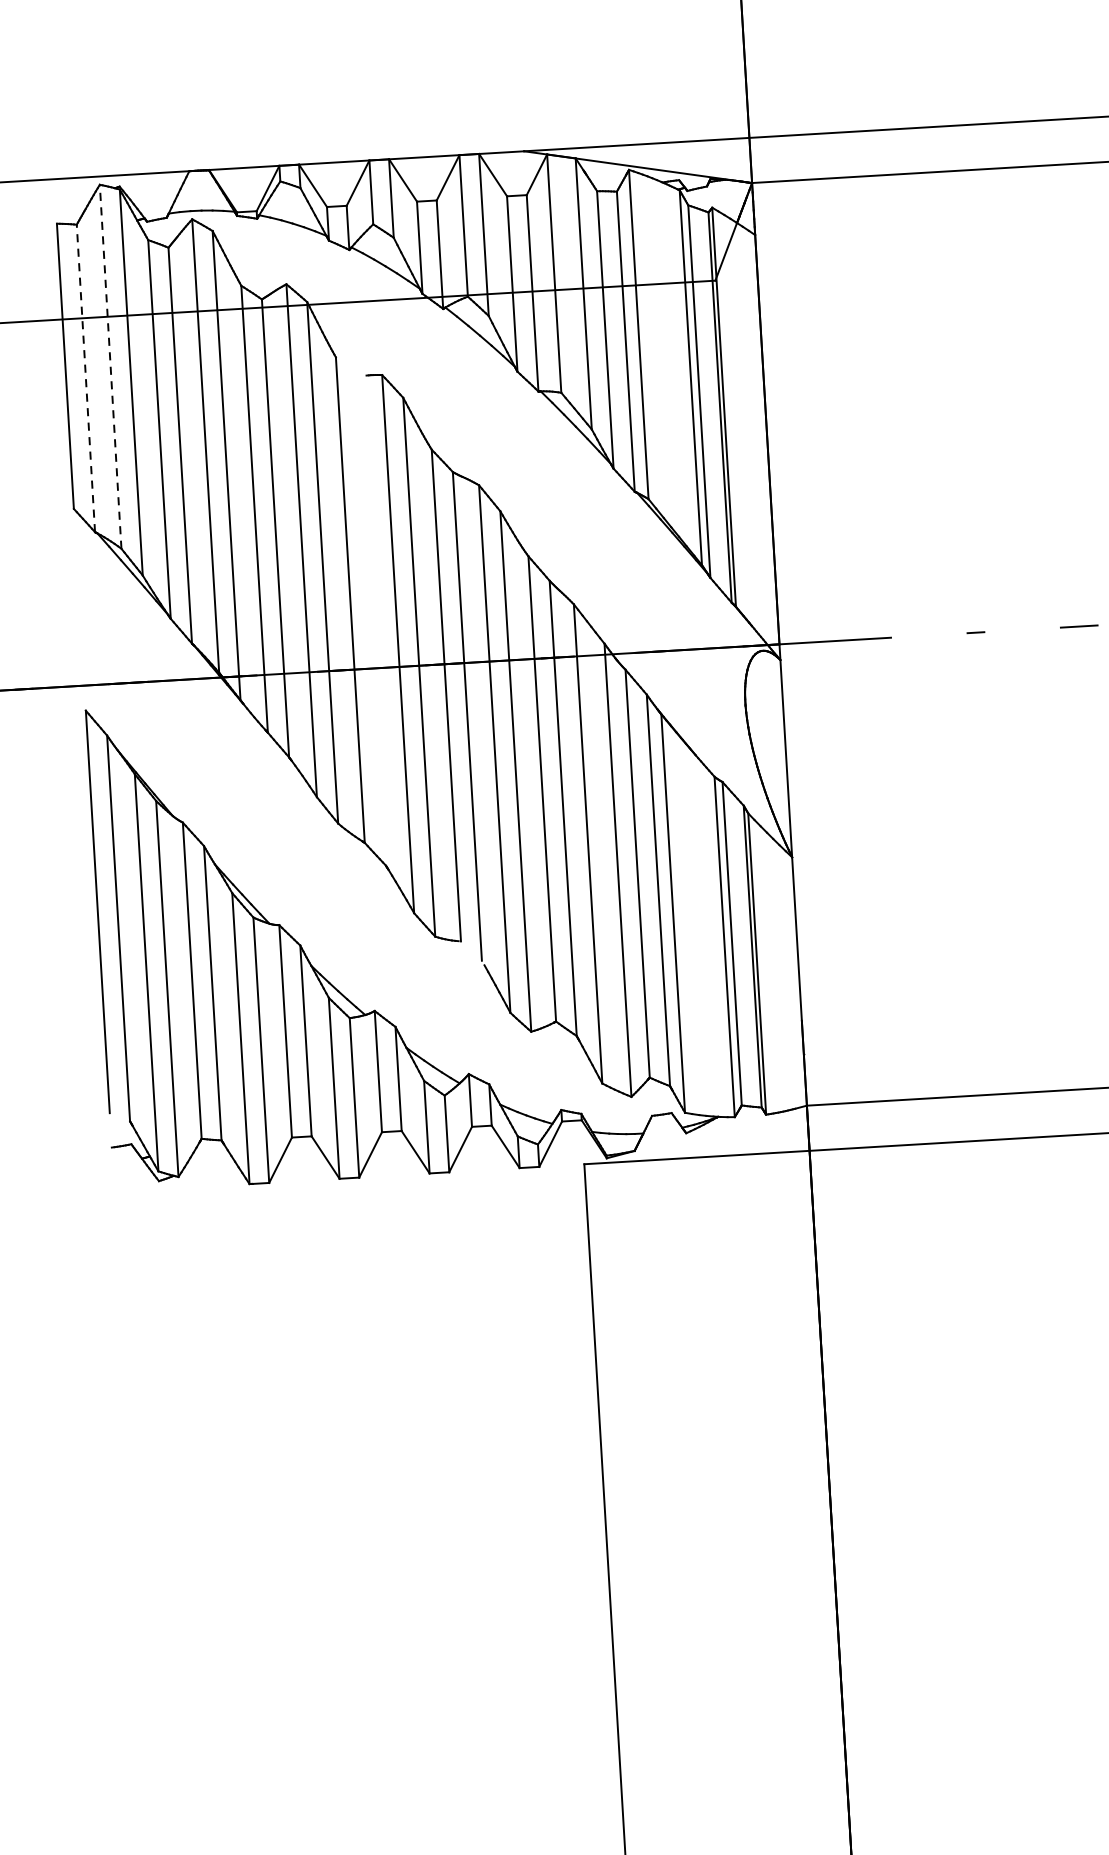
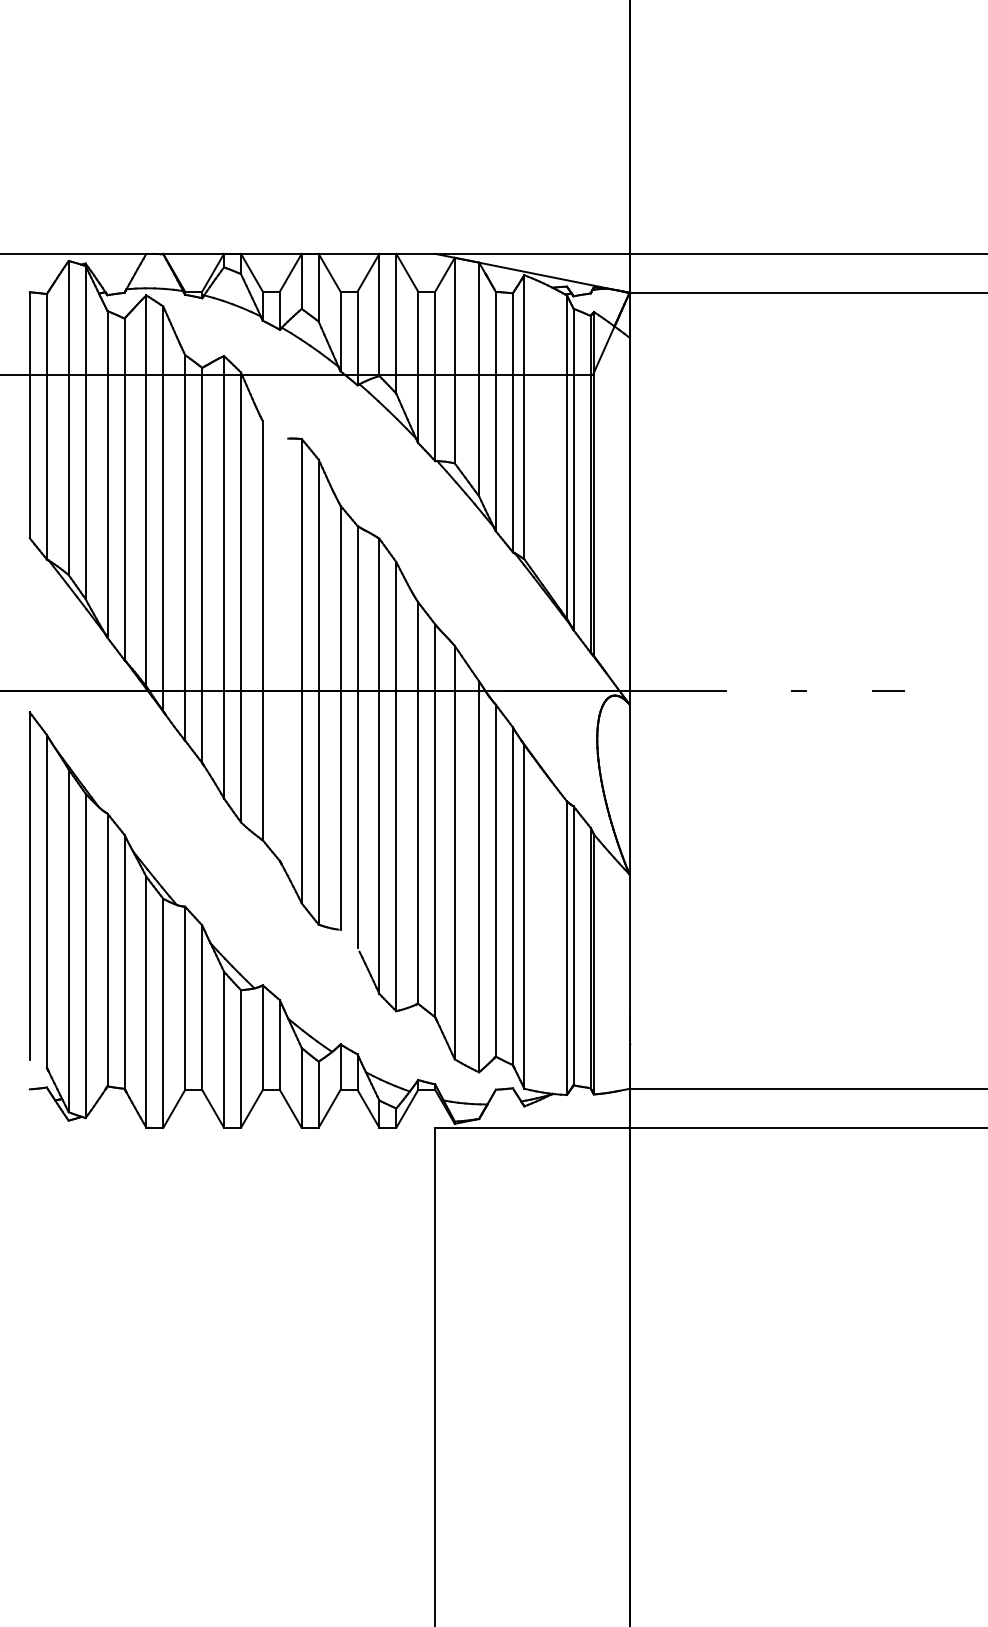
line: (110, 366) -> (68, 417), dashed -> solid
line: (85, 378) -> (46, 426), dashed -> solid

